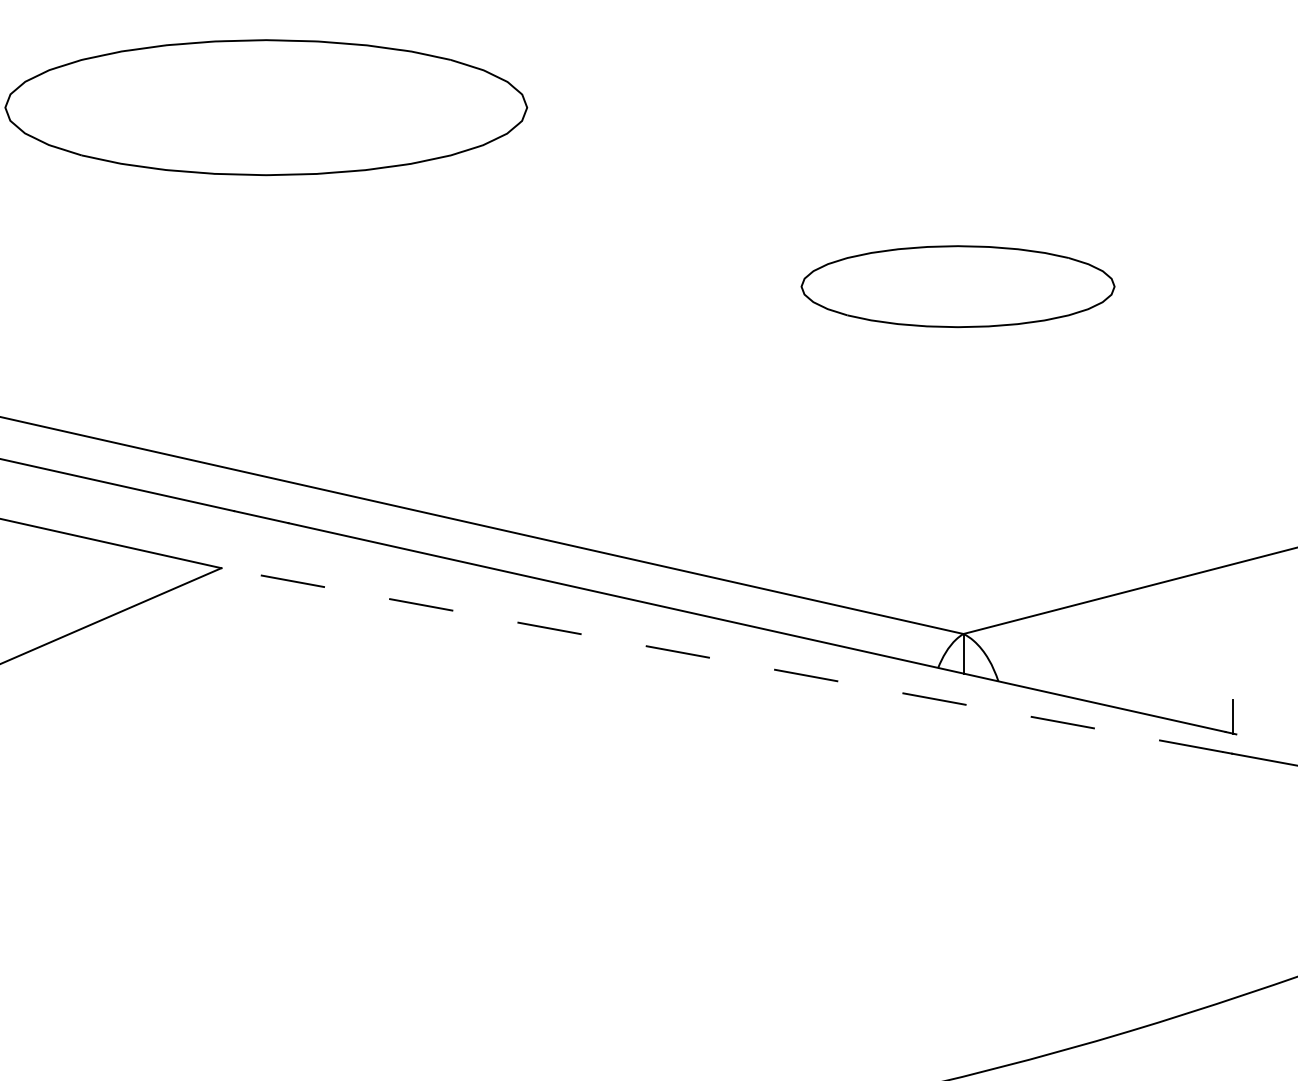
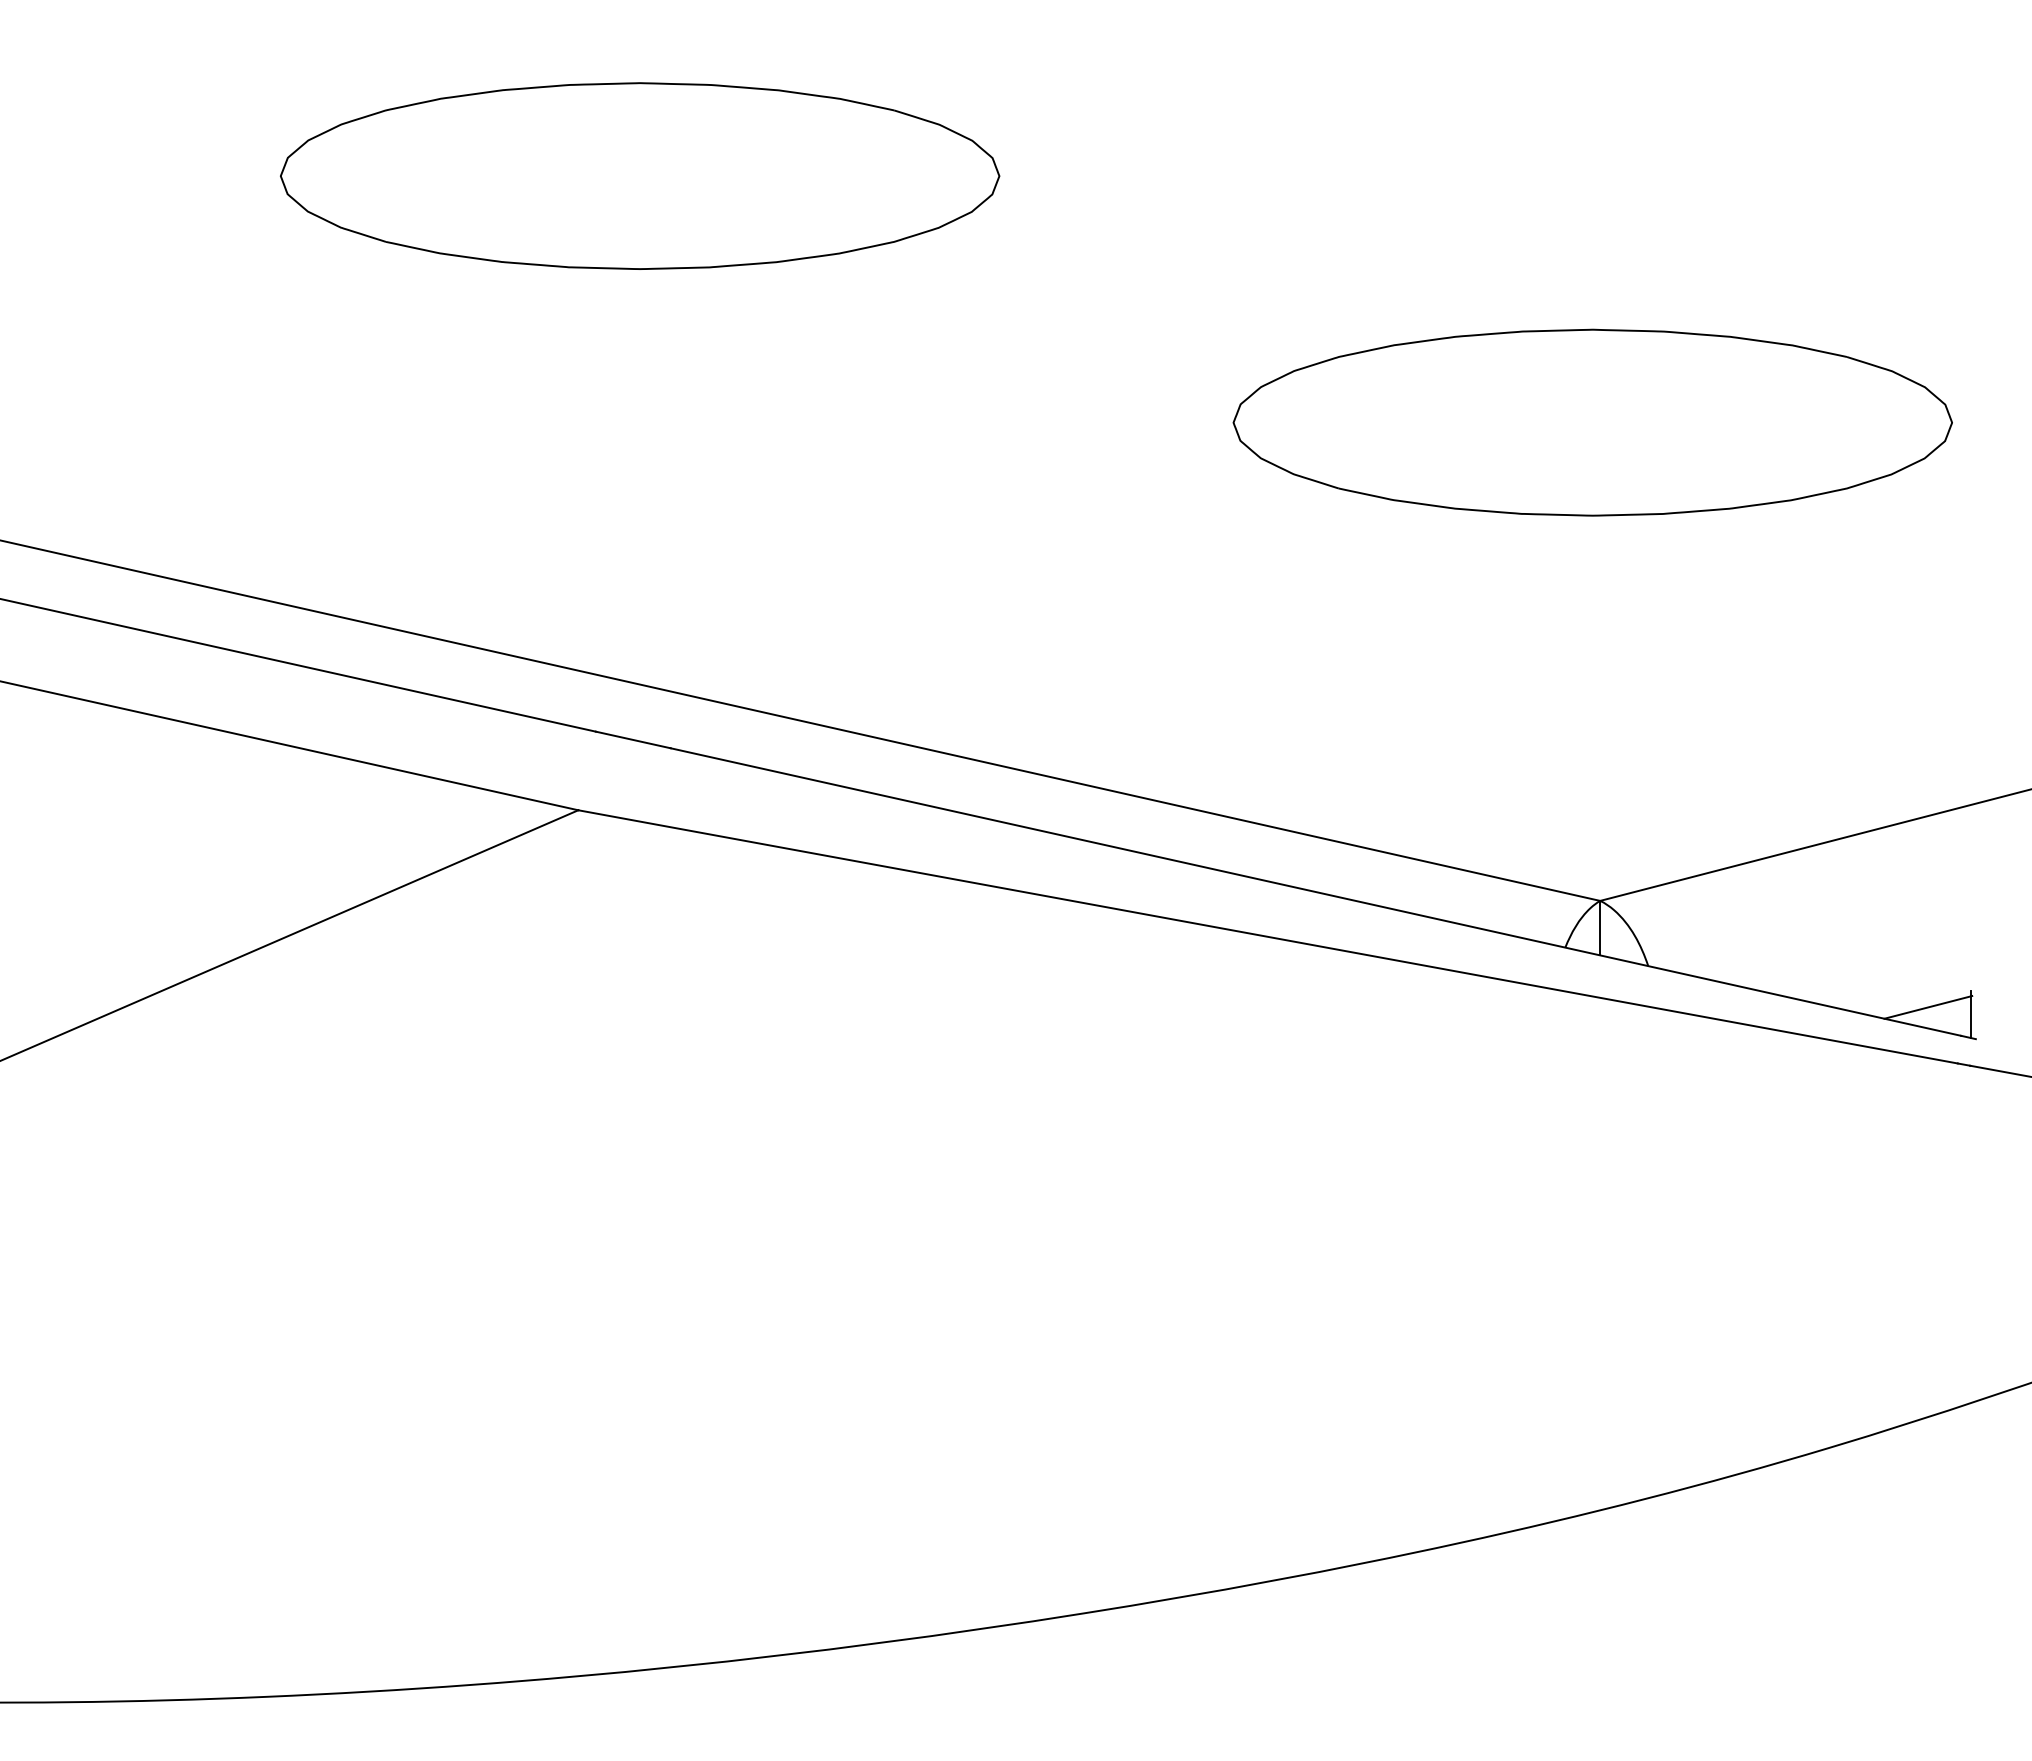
part: (957, 286) -> (1592, 422), size x1.67
line: (721, 659) -> (1267, 936), dashed -> solid
line: (1201, 711) -> (1928, 1007), added

